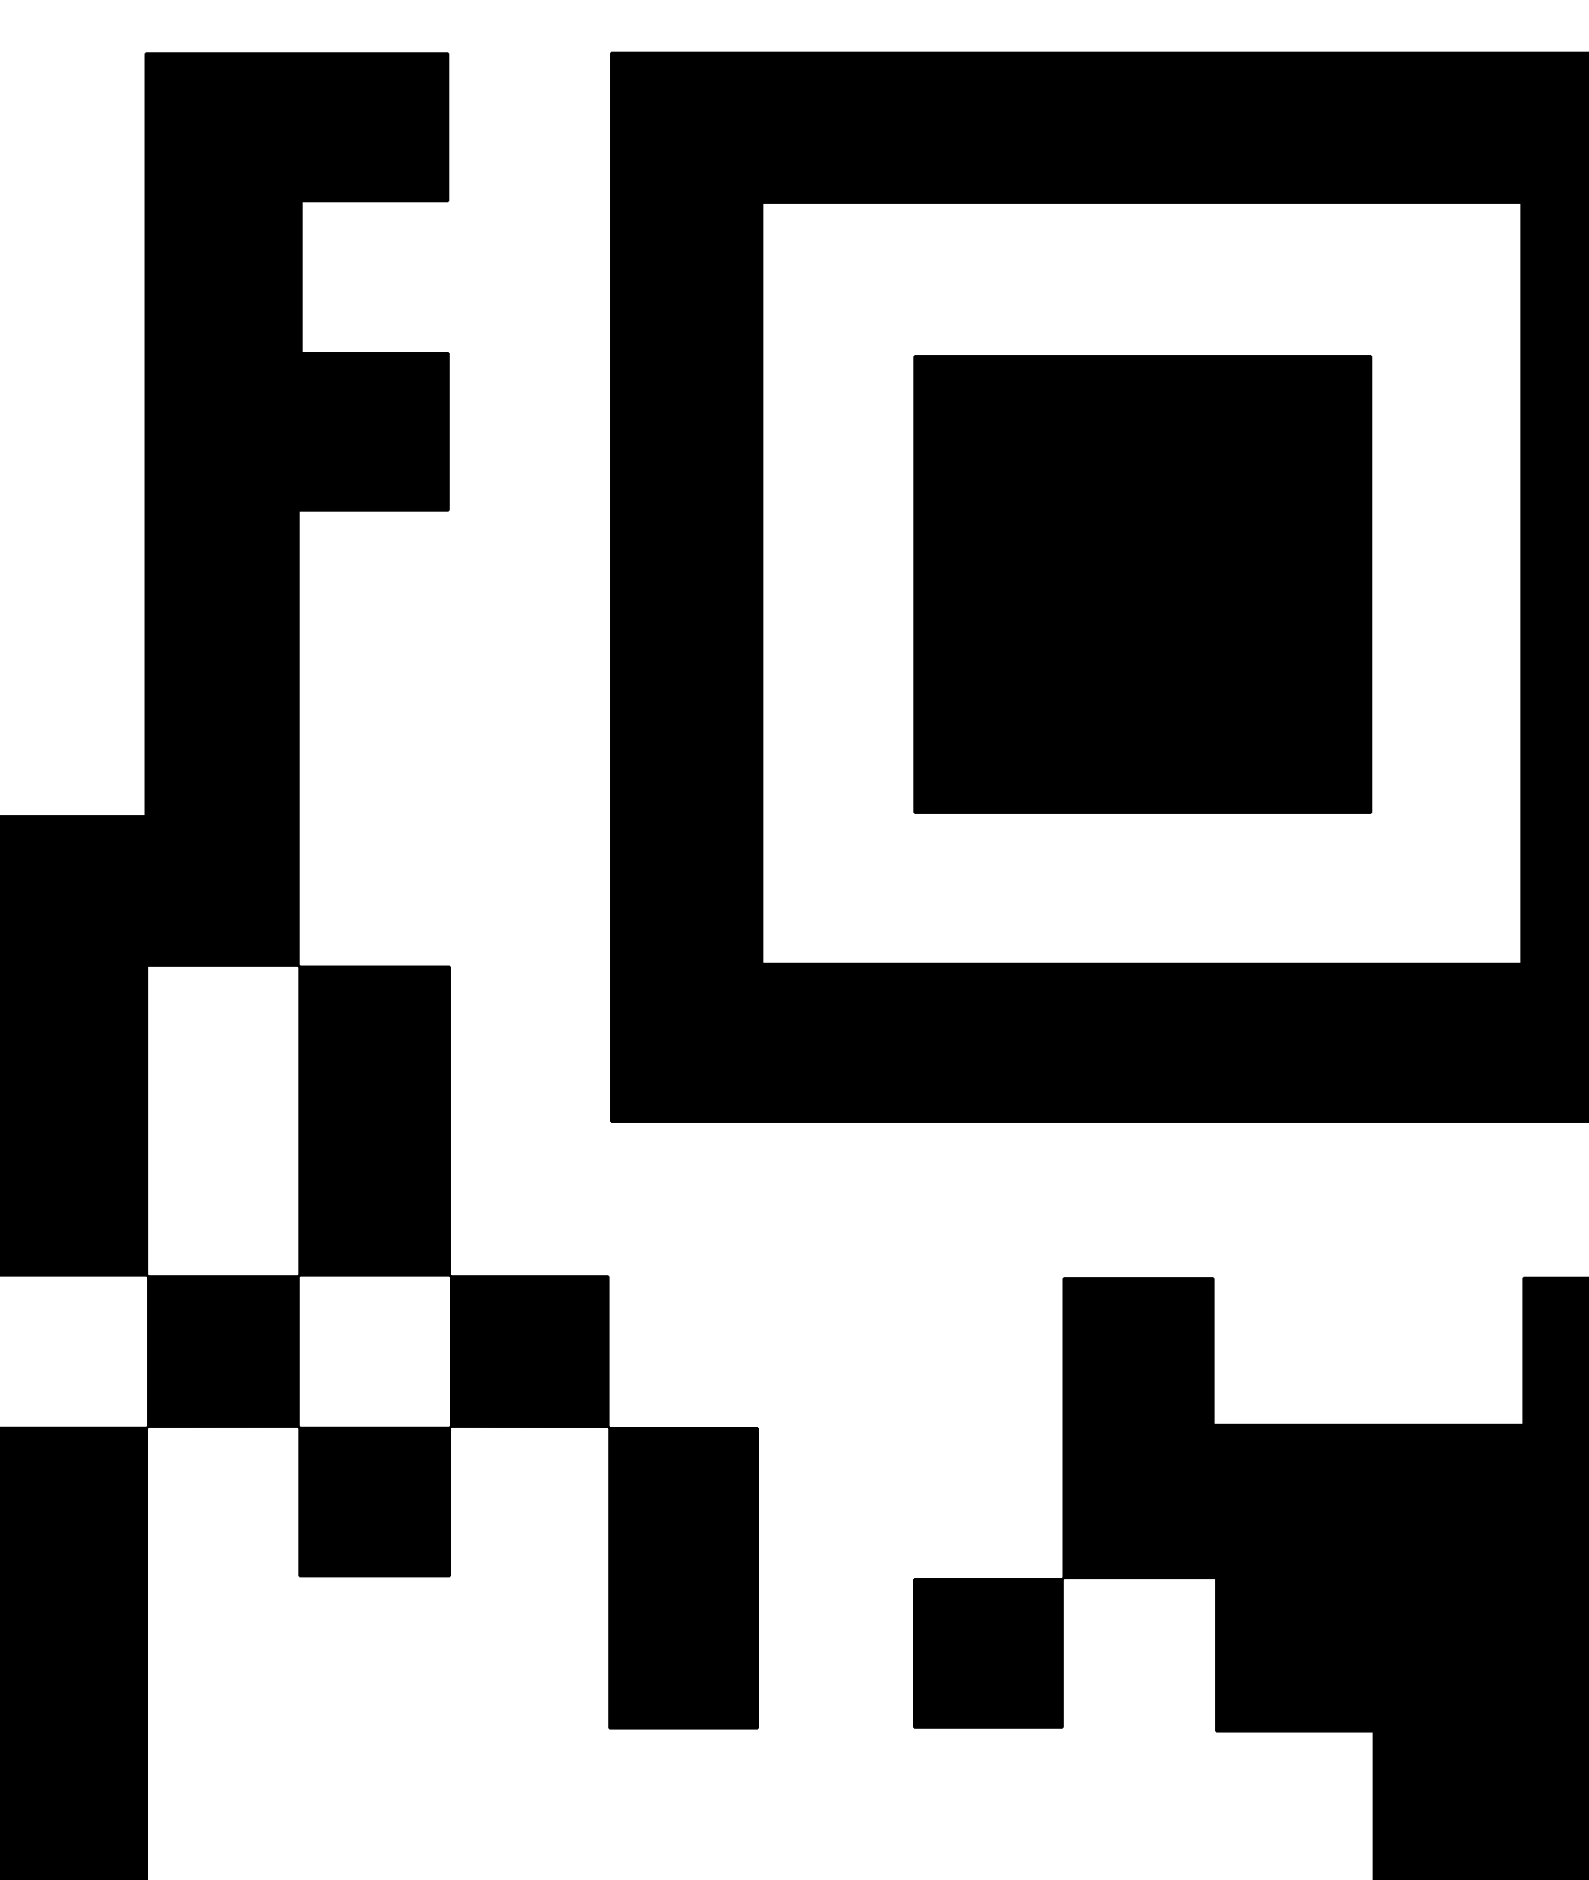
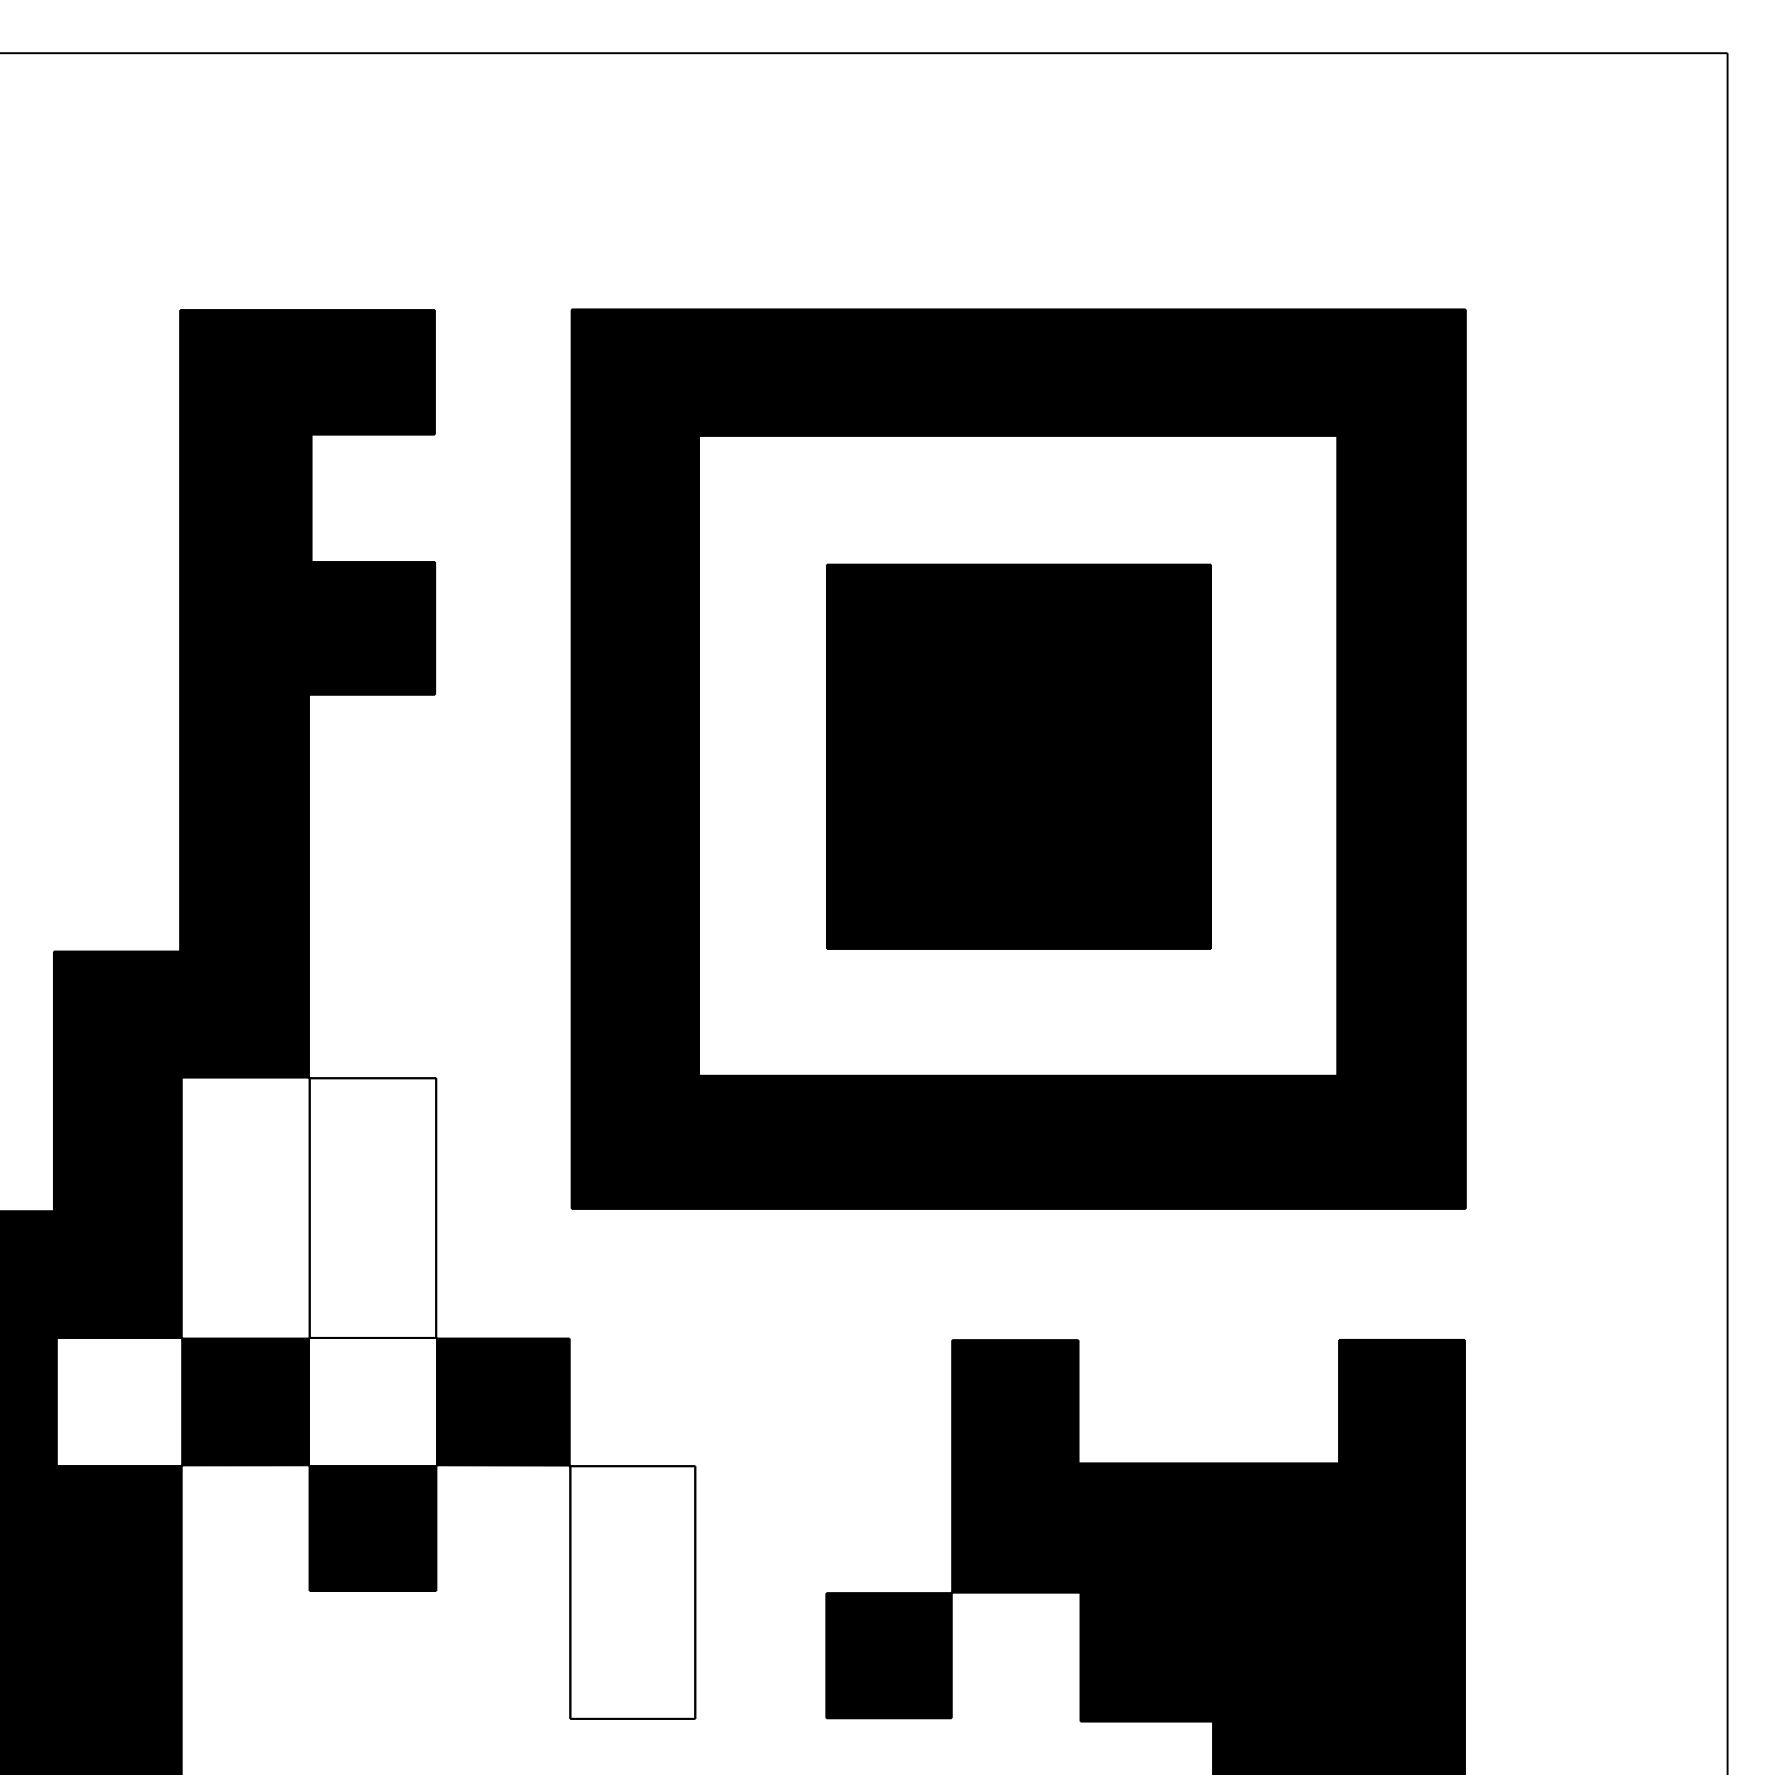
fill: (374, 1120) -> (372, 1207), removed
fill: (683, 1576) -> (632, 1591), removed

